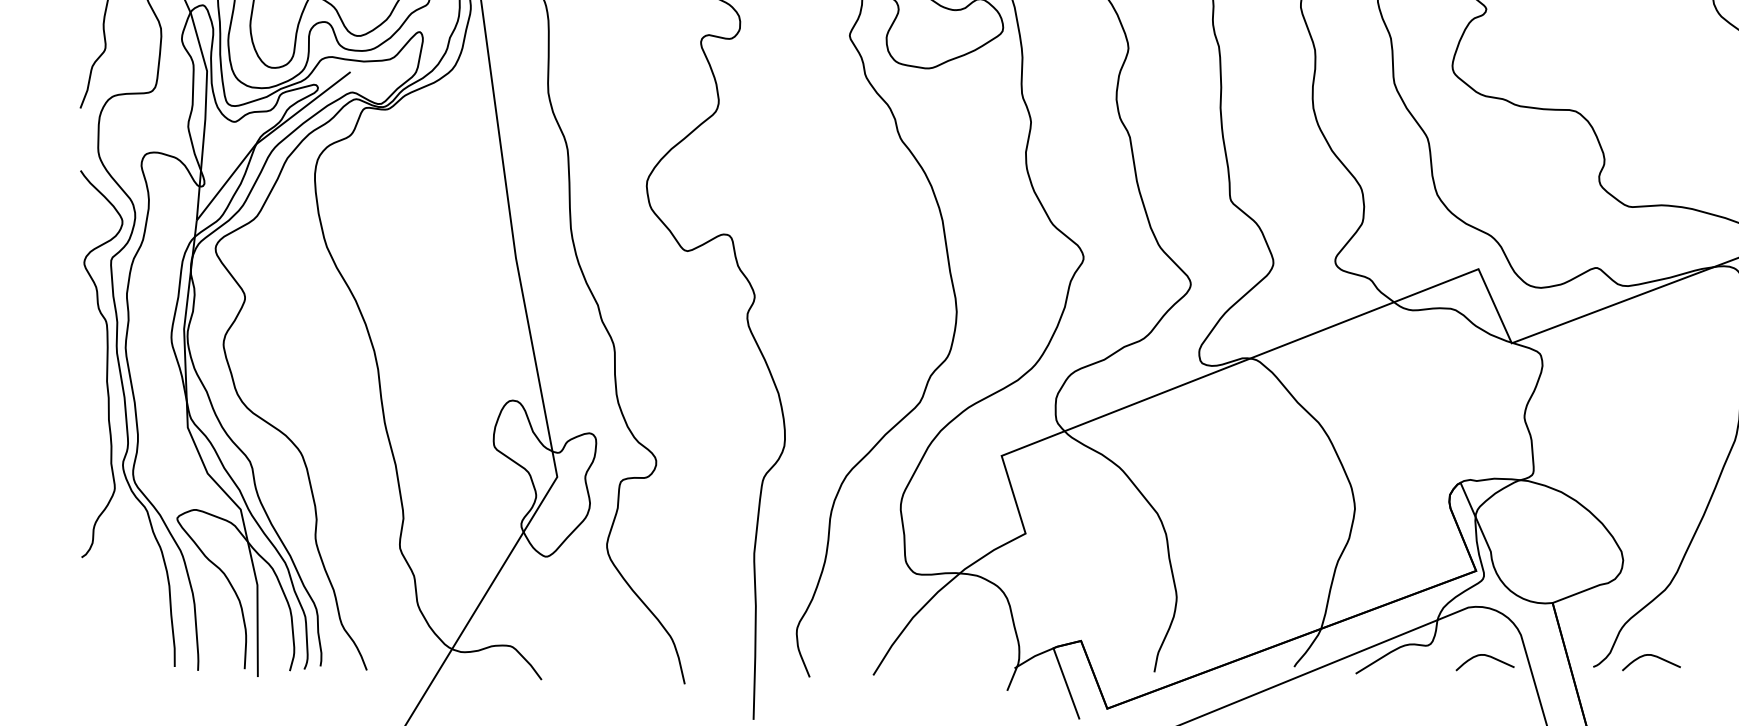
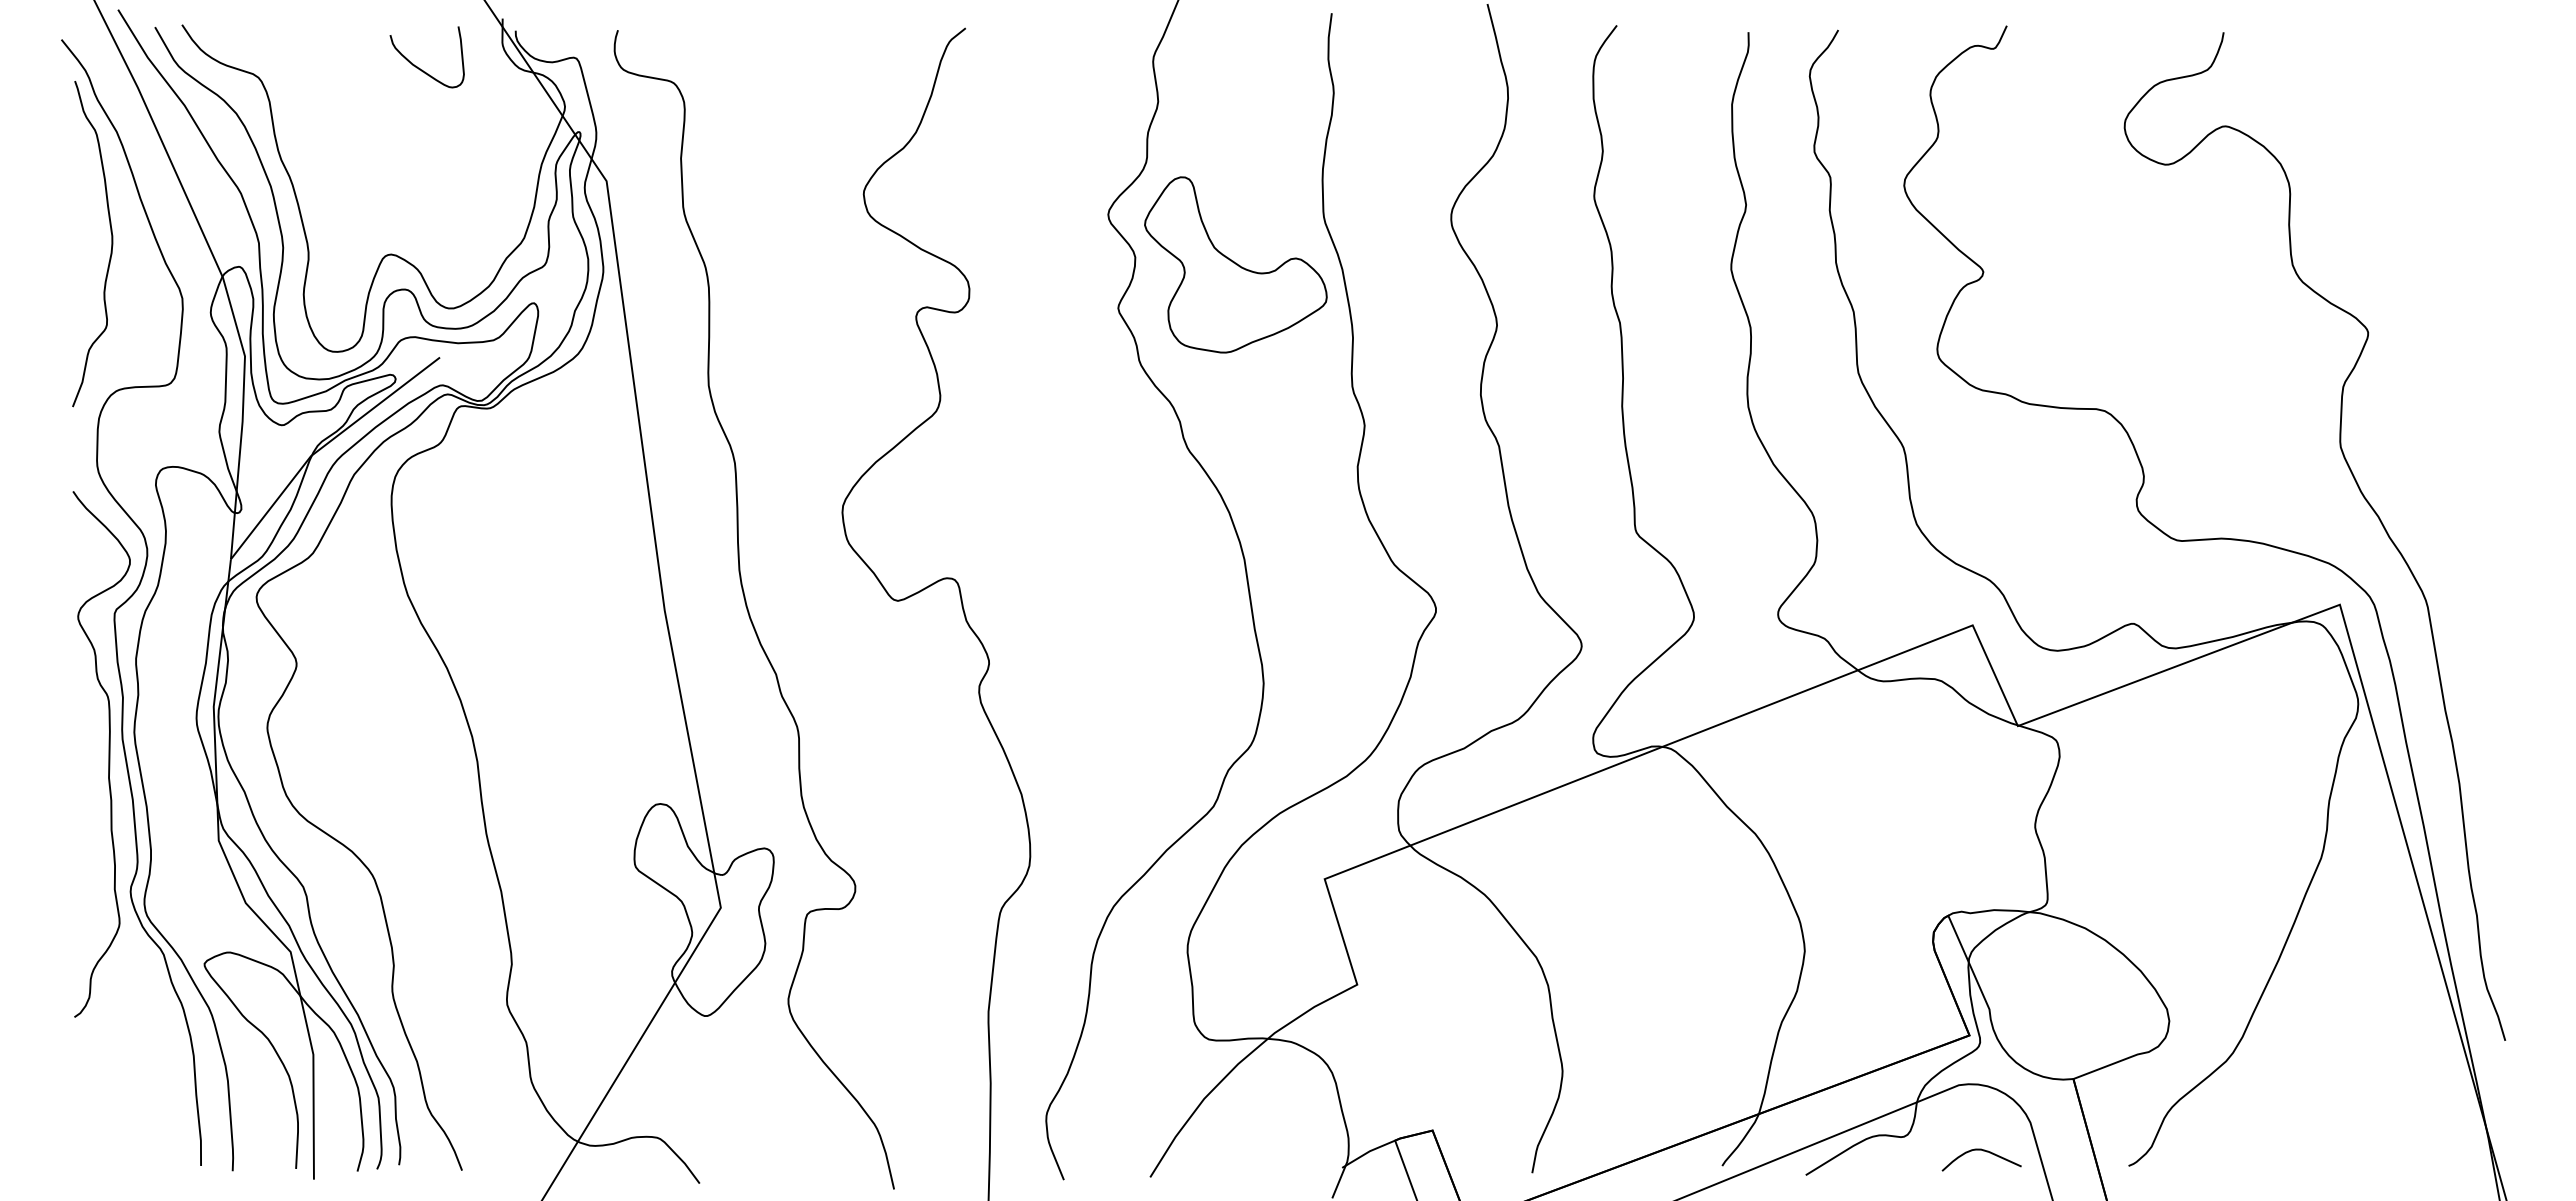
curve: (1652, 656) -> (2209, 1151), removed

